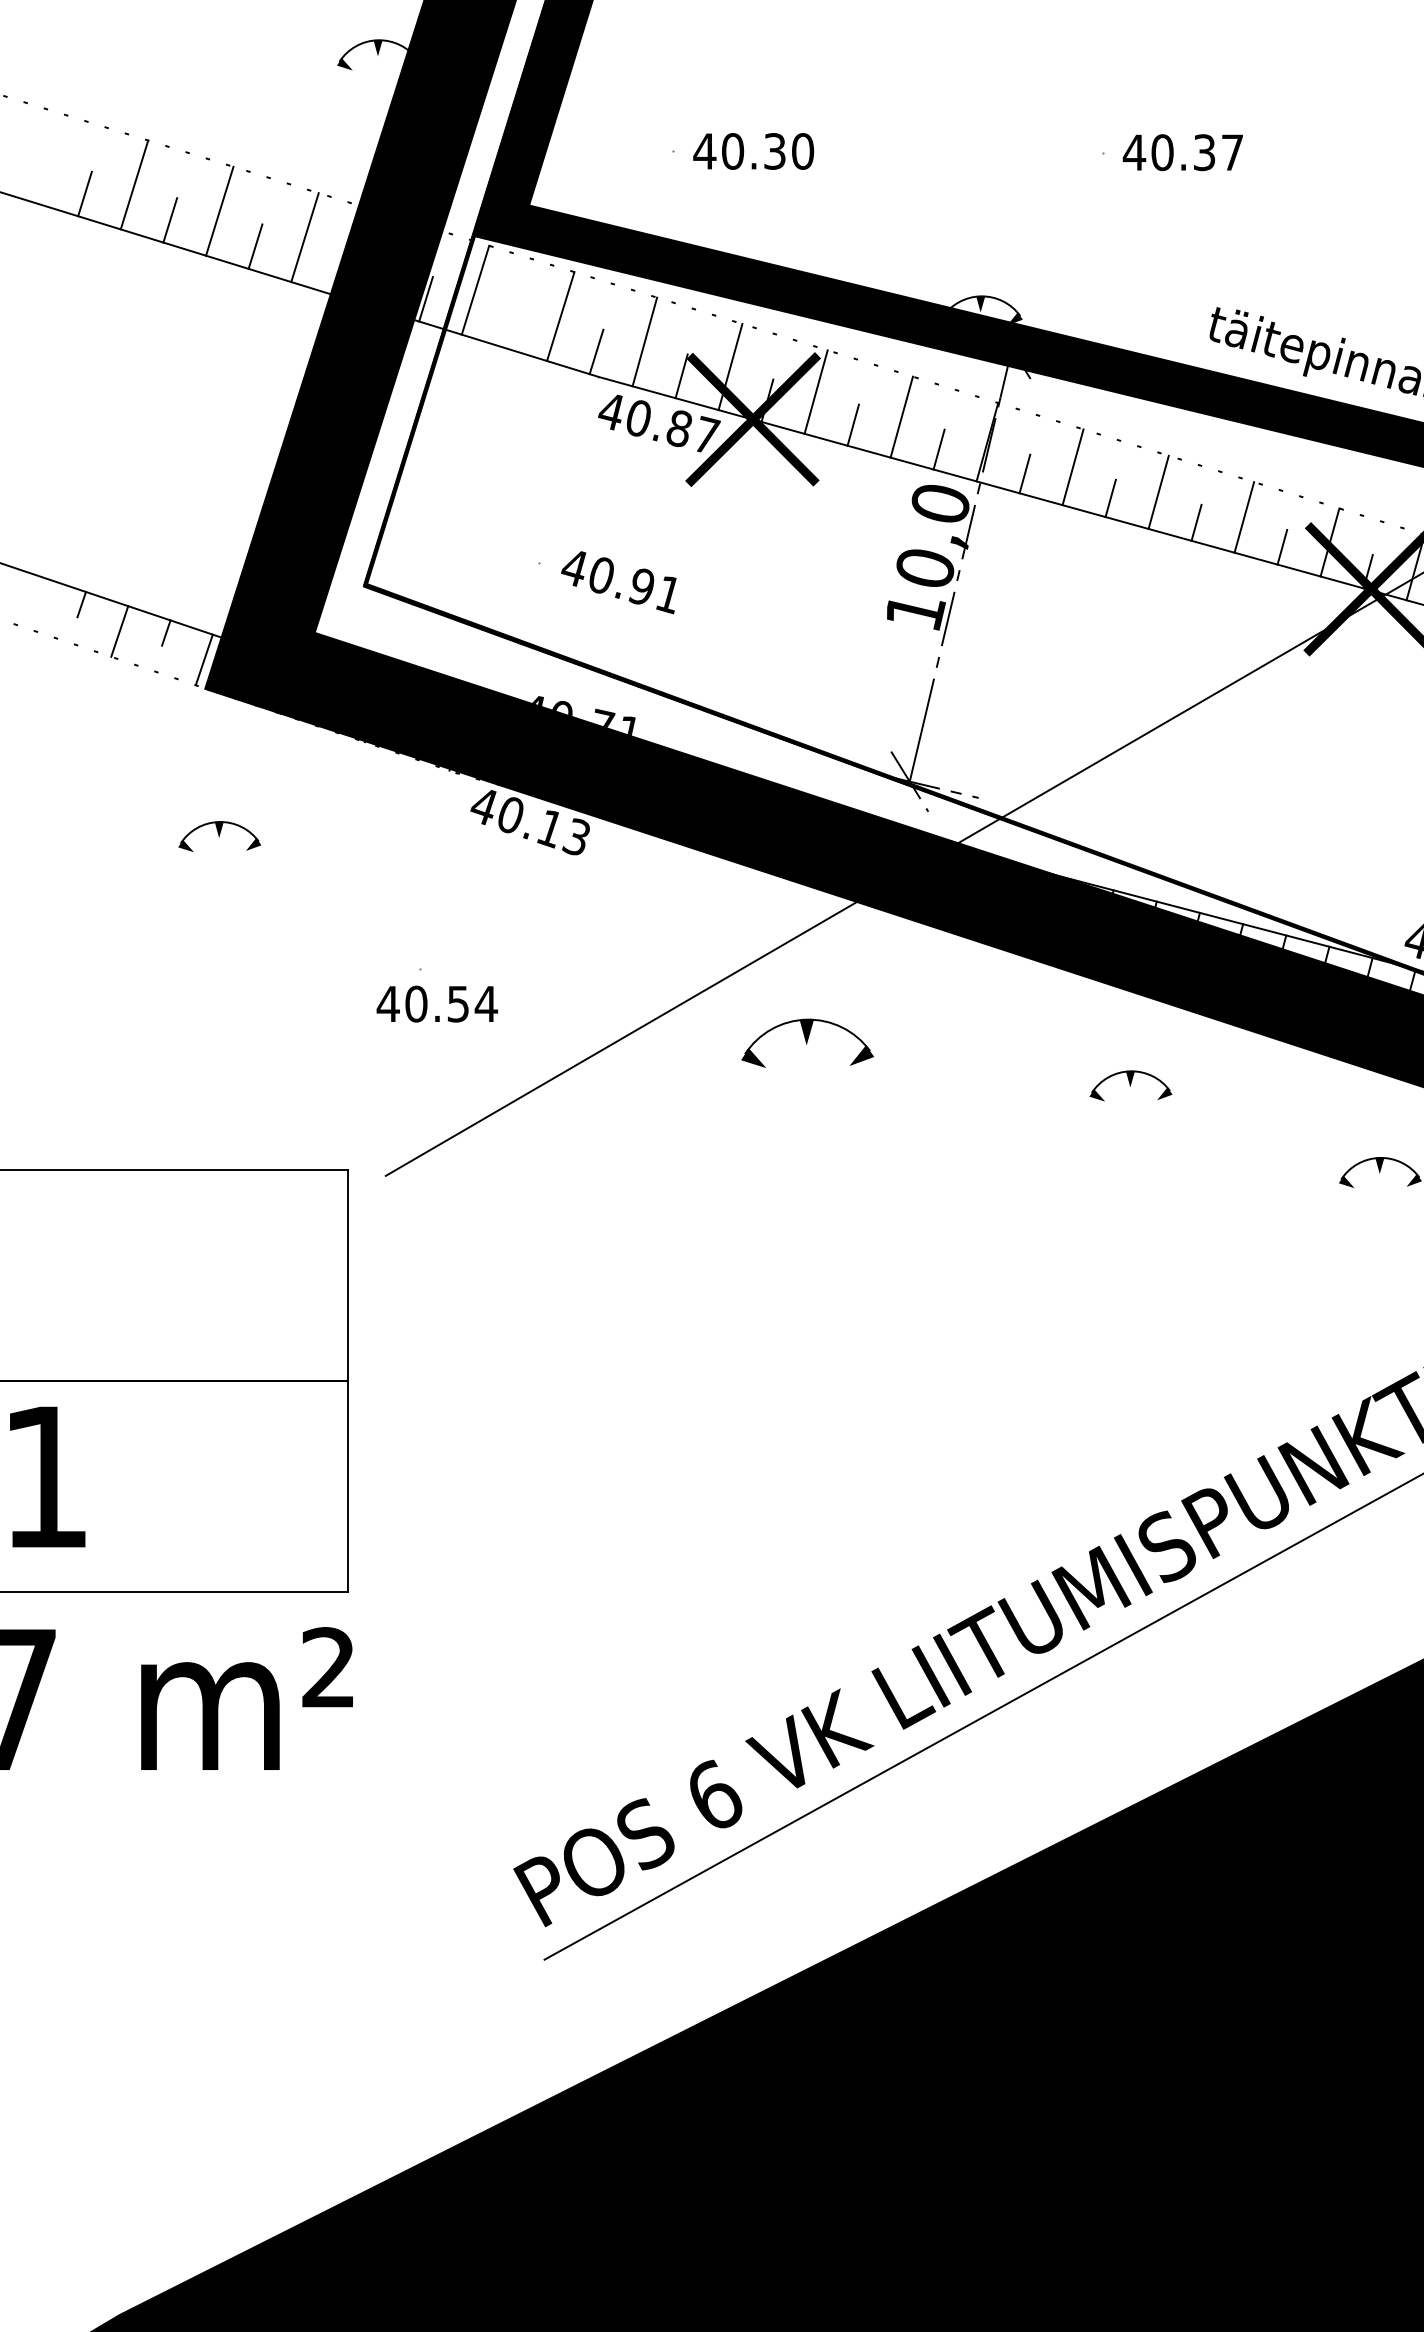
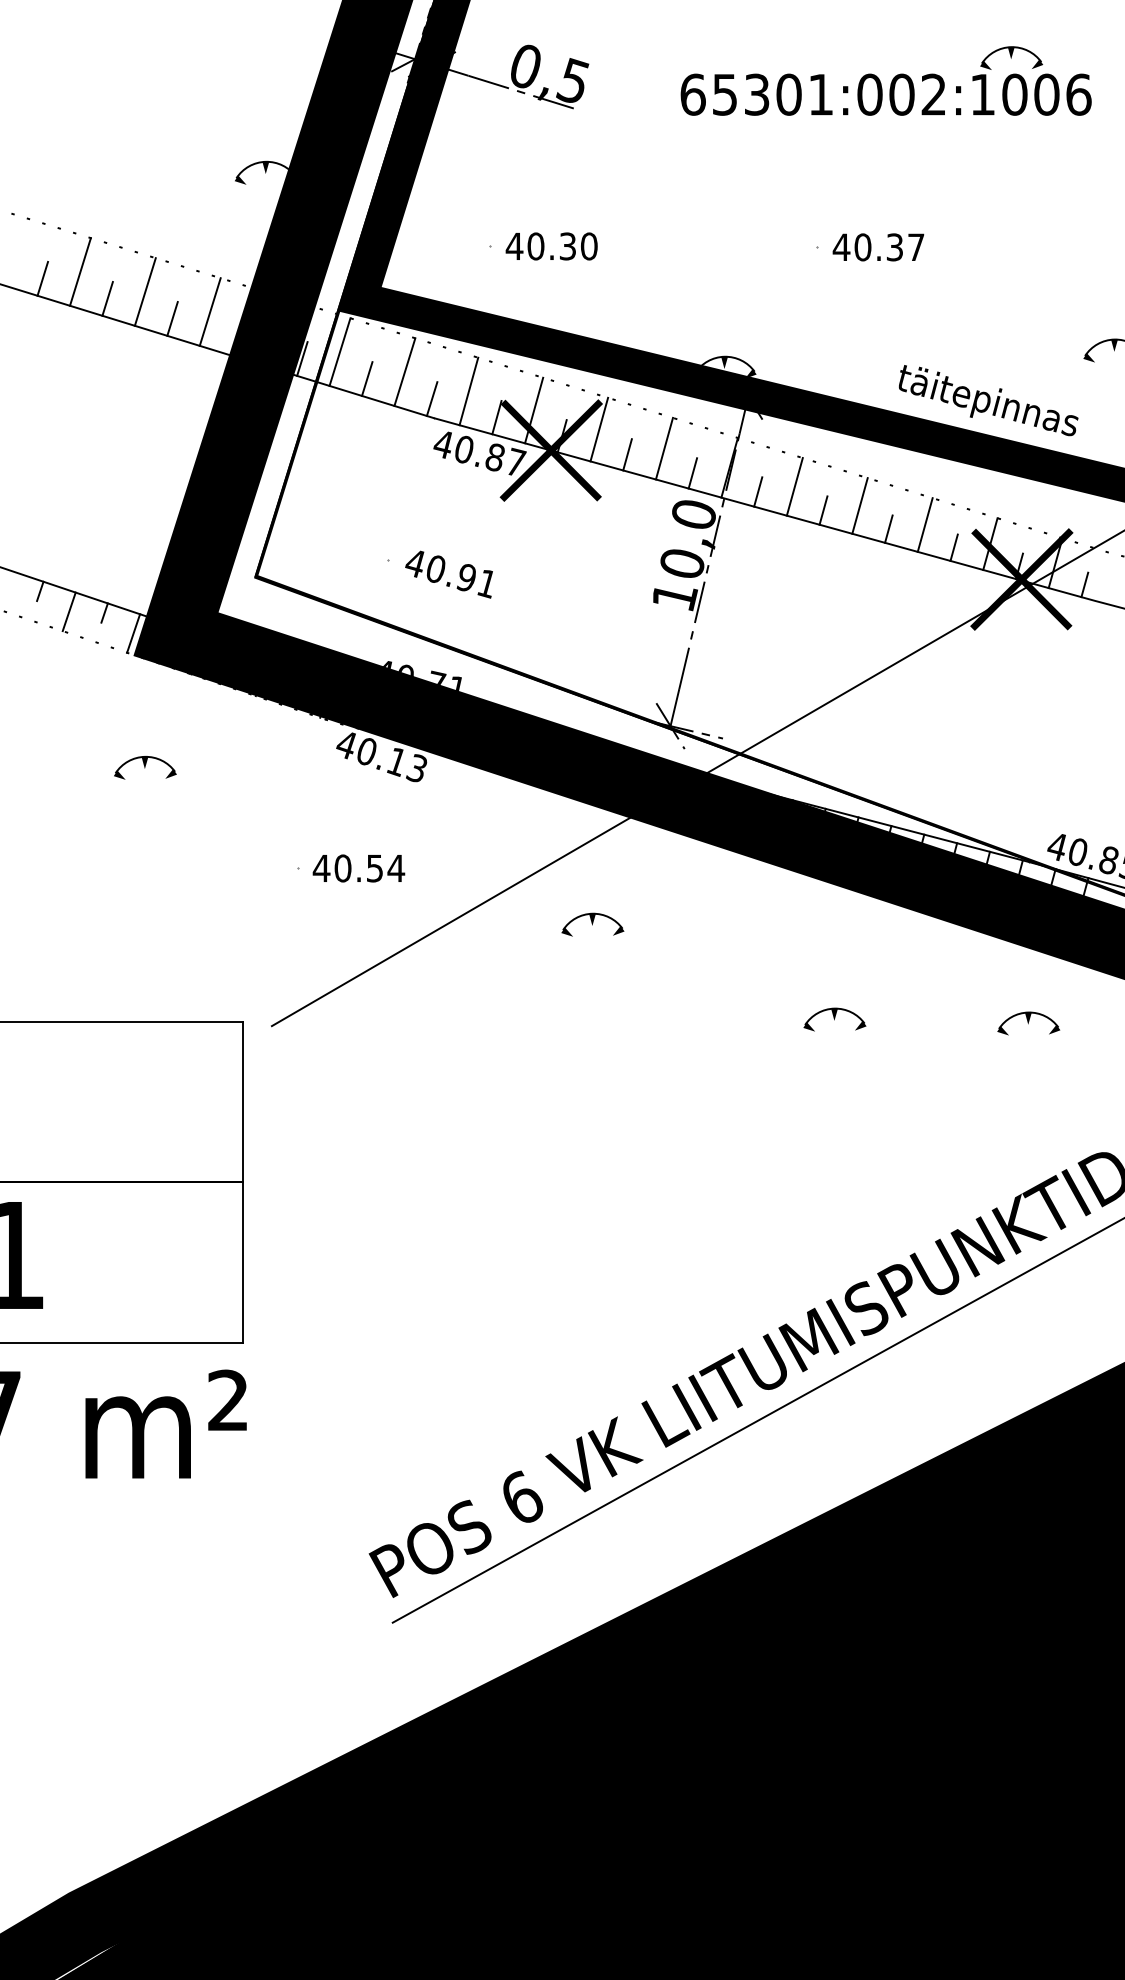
line: (511, 324) -> (367, 378), added
text: (436, 1004) -> (358, 868), moved
part: (807, 1042) -> (592, 924), size x0.62
part: (1130, 1085) -> (834, 1019), moved

